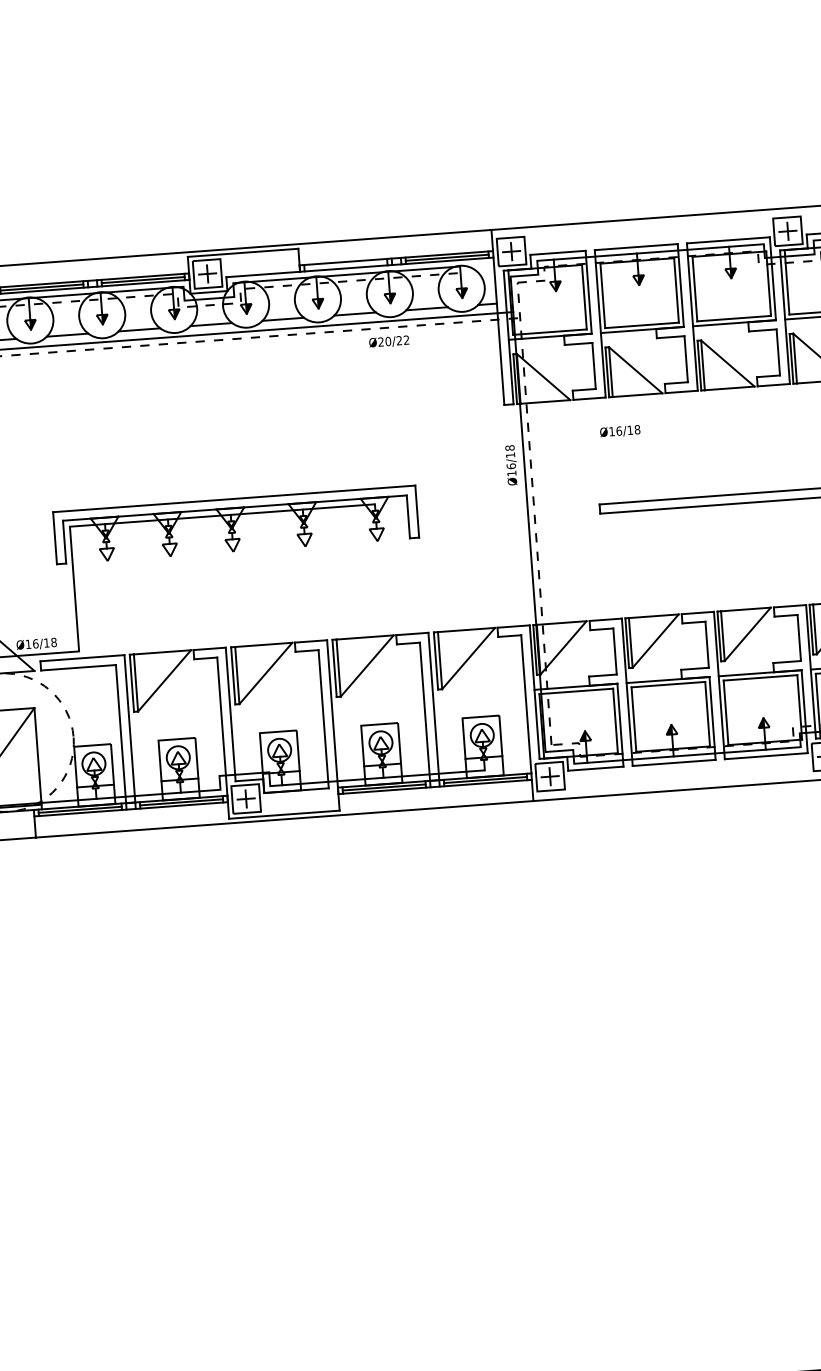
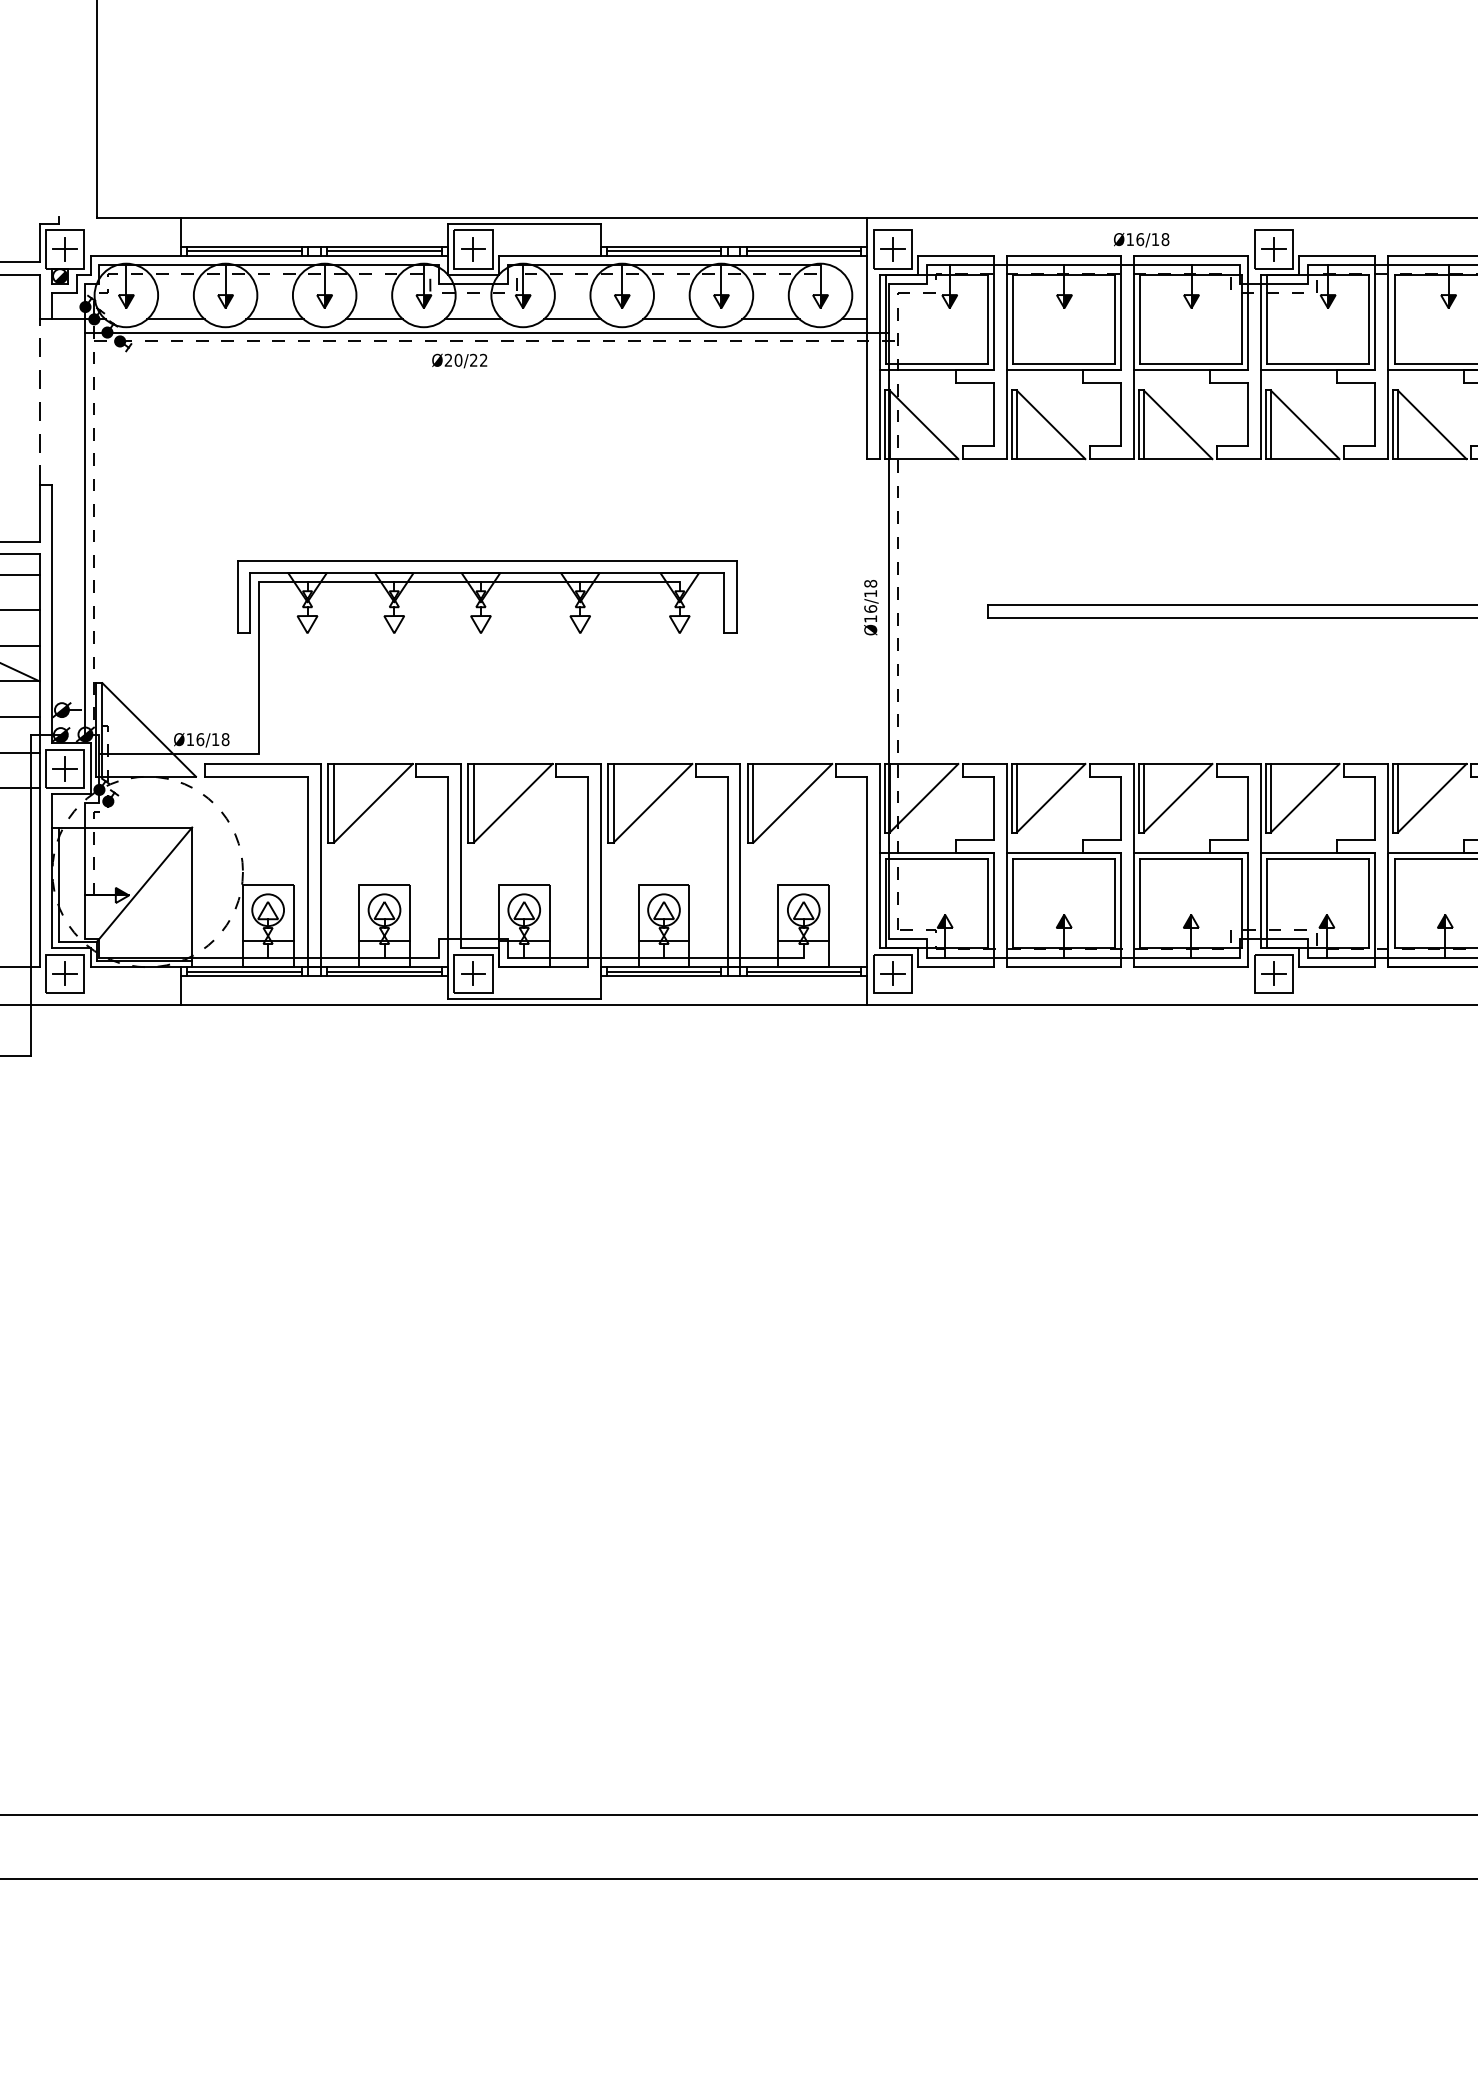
line: (345, 265) -> (663, 251), added
text: (389, 341) -> (459, 360), moved
text: (620, 431) -> (1141, 240), moved
text: (511, 465) -> (871, 607), moved

